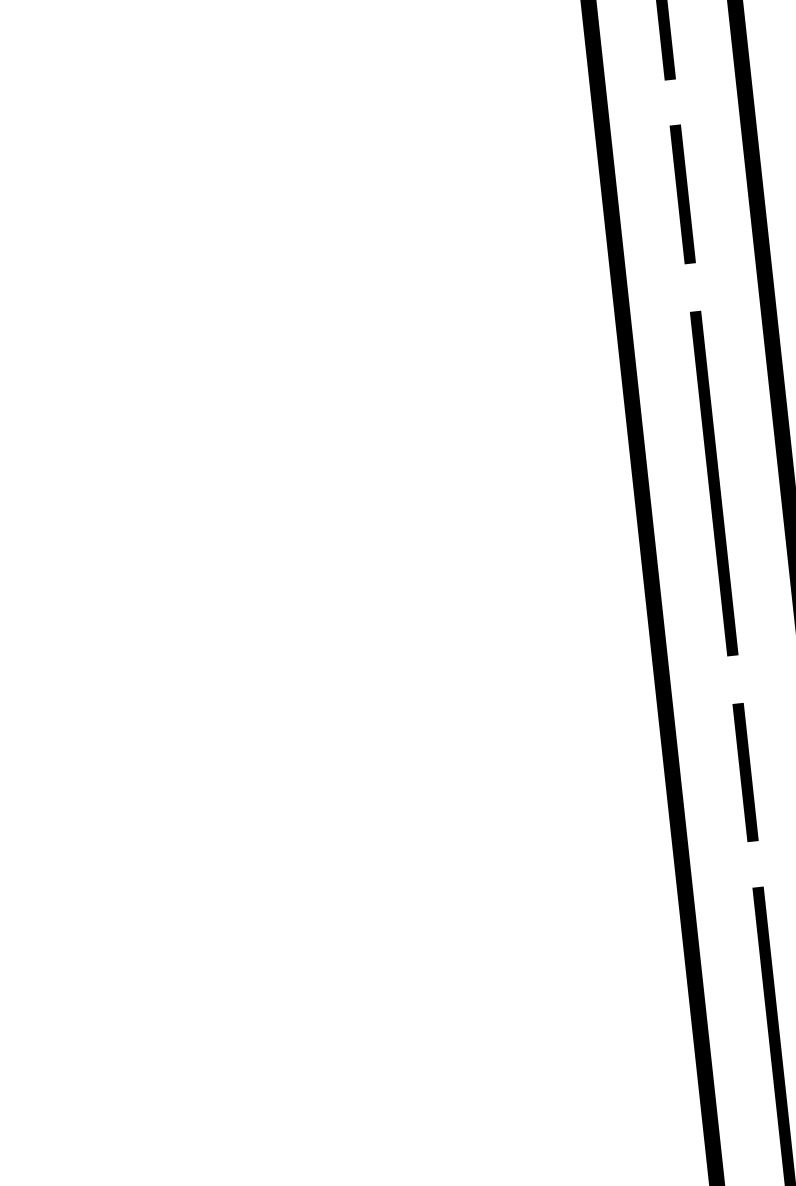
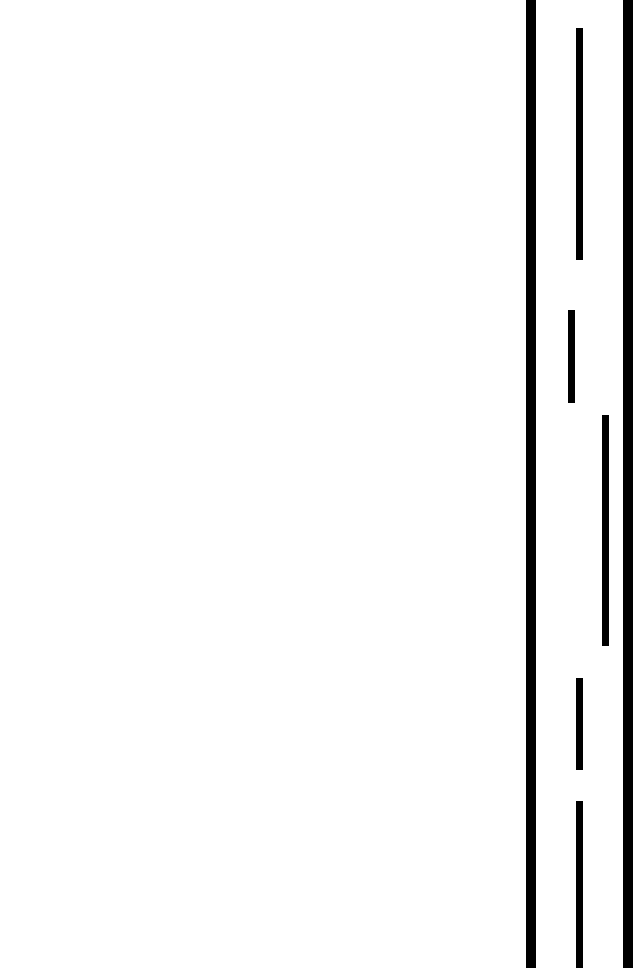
line: (682, 193) -> (571, 356), moved
line: (714, 483) -> (605, 530), moved

